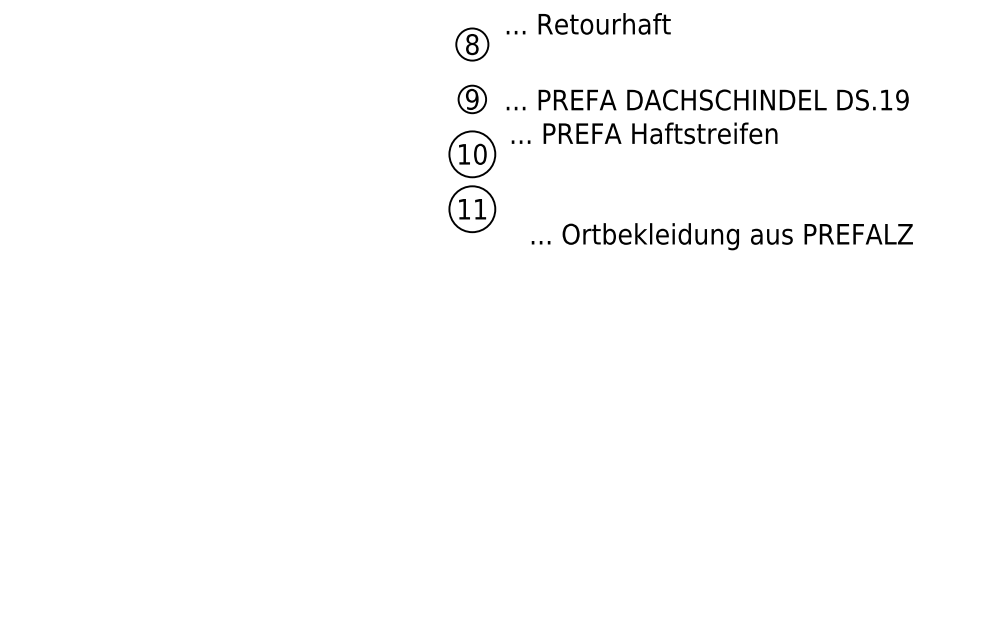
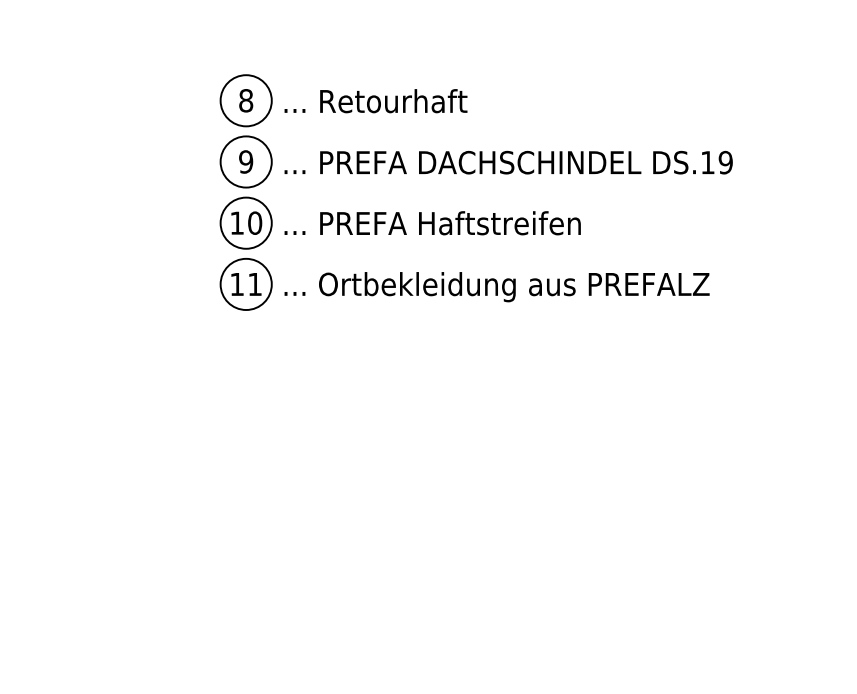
text: (588, 23) -> (375, 100), moved
circle: (472, 44) -> (246, 100), size x1.43
circle: (472, 99) -> (246, 162), size x1.67
text: (644, 133) -> (432, 223), moved
text: (721, 236) -> (496, 286), moved

